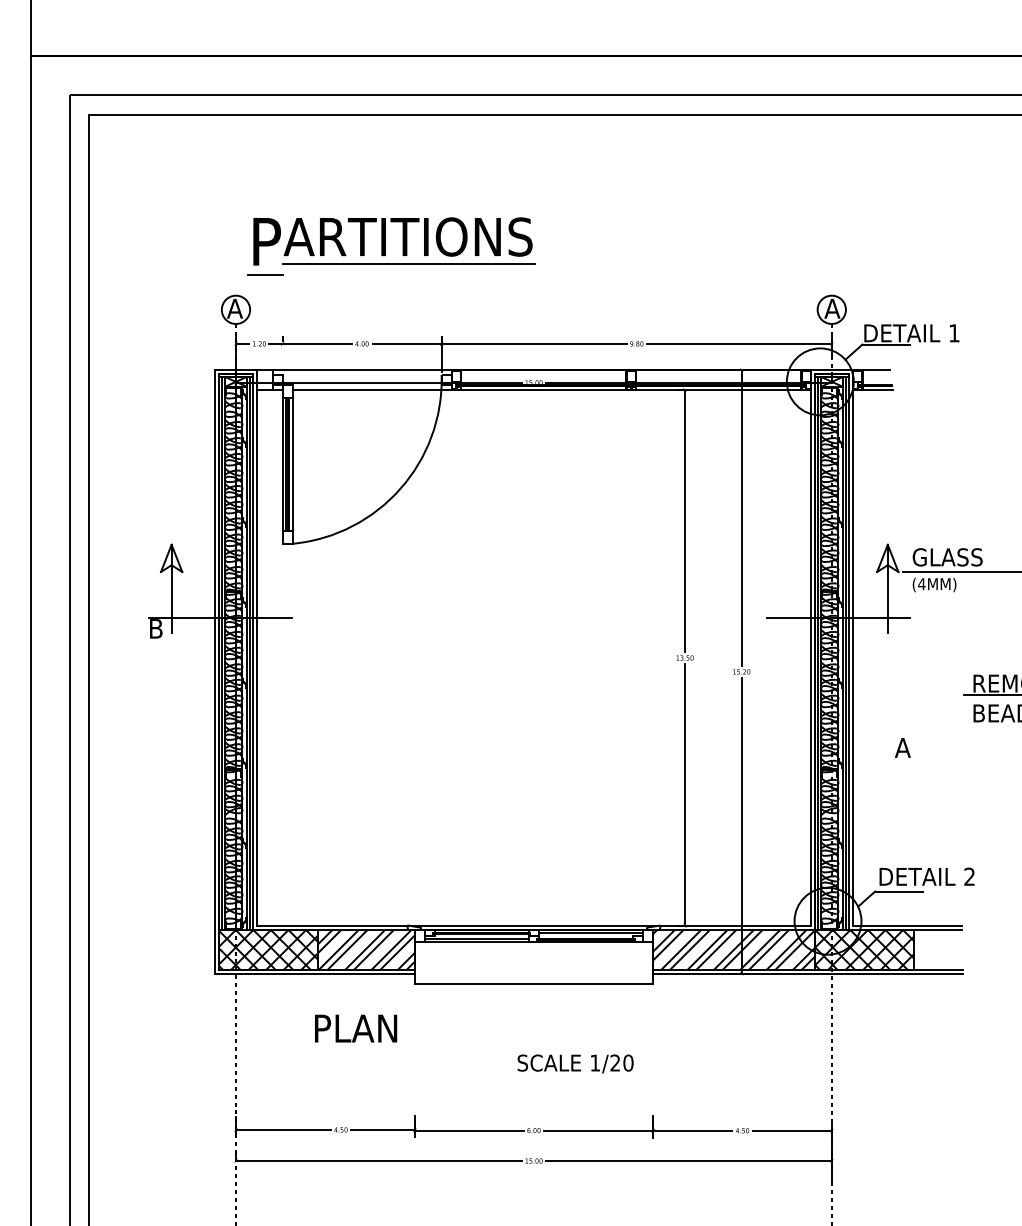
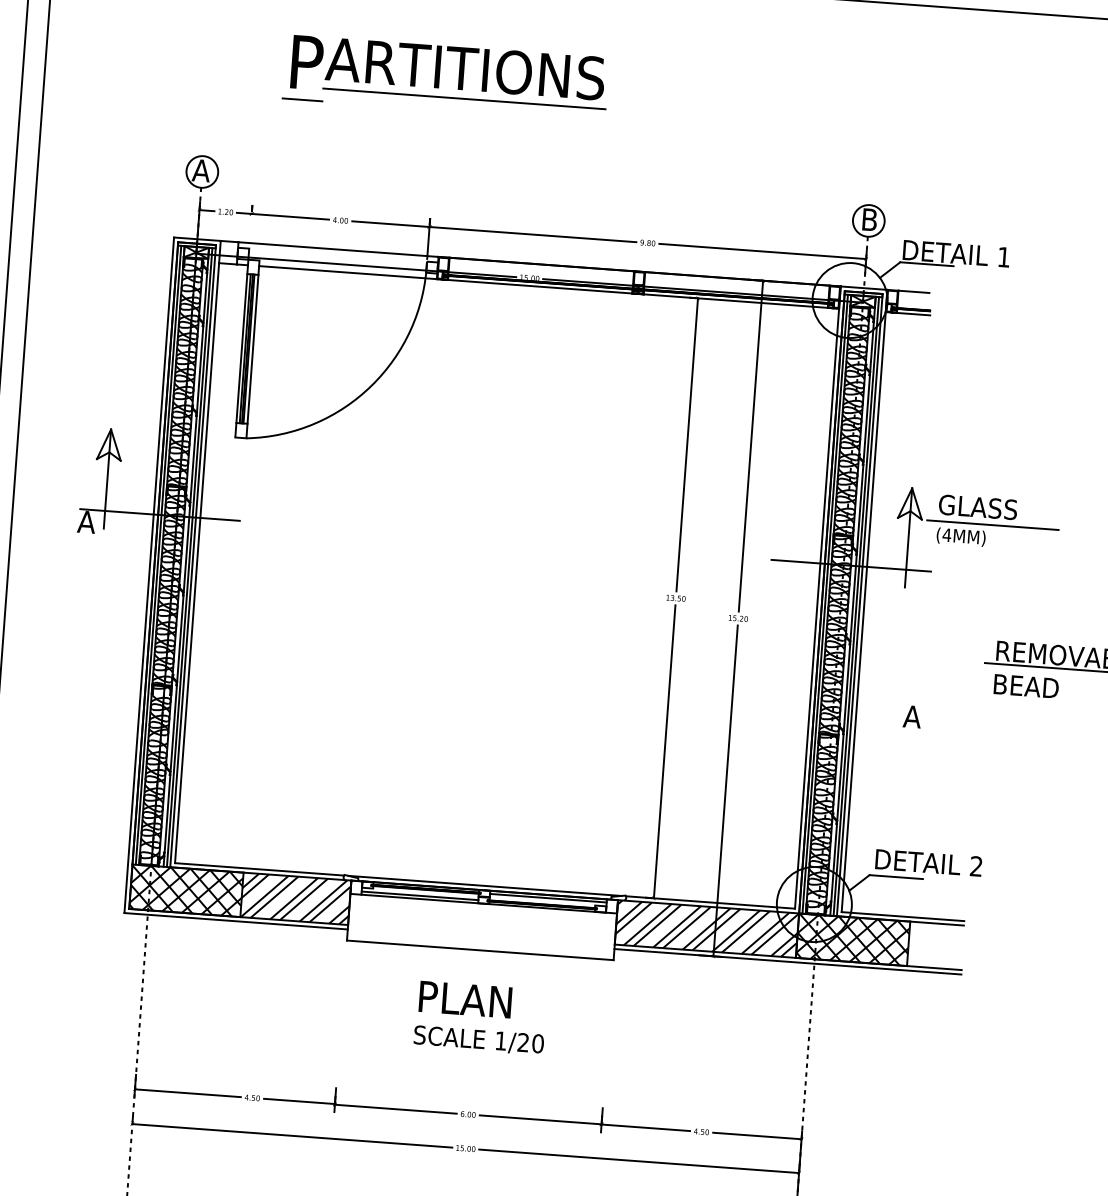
part: (391, 246) -> (445, 78), moved
text: (832, 308) -> (869, 219), A -> B
text: (155, 628) -> (86, 521), B -> A
text: (356, 1028) -> (466, 999), moved
text: (575, 1063) -> (478, 1039), moved

